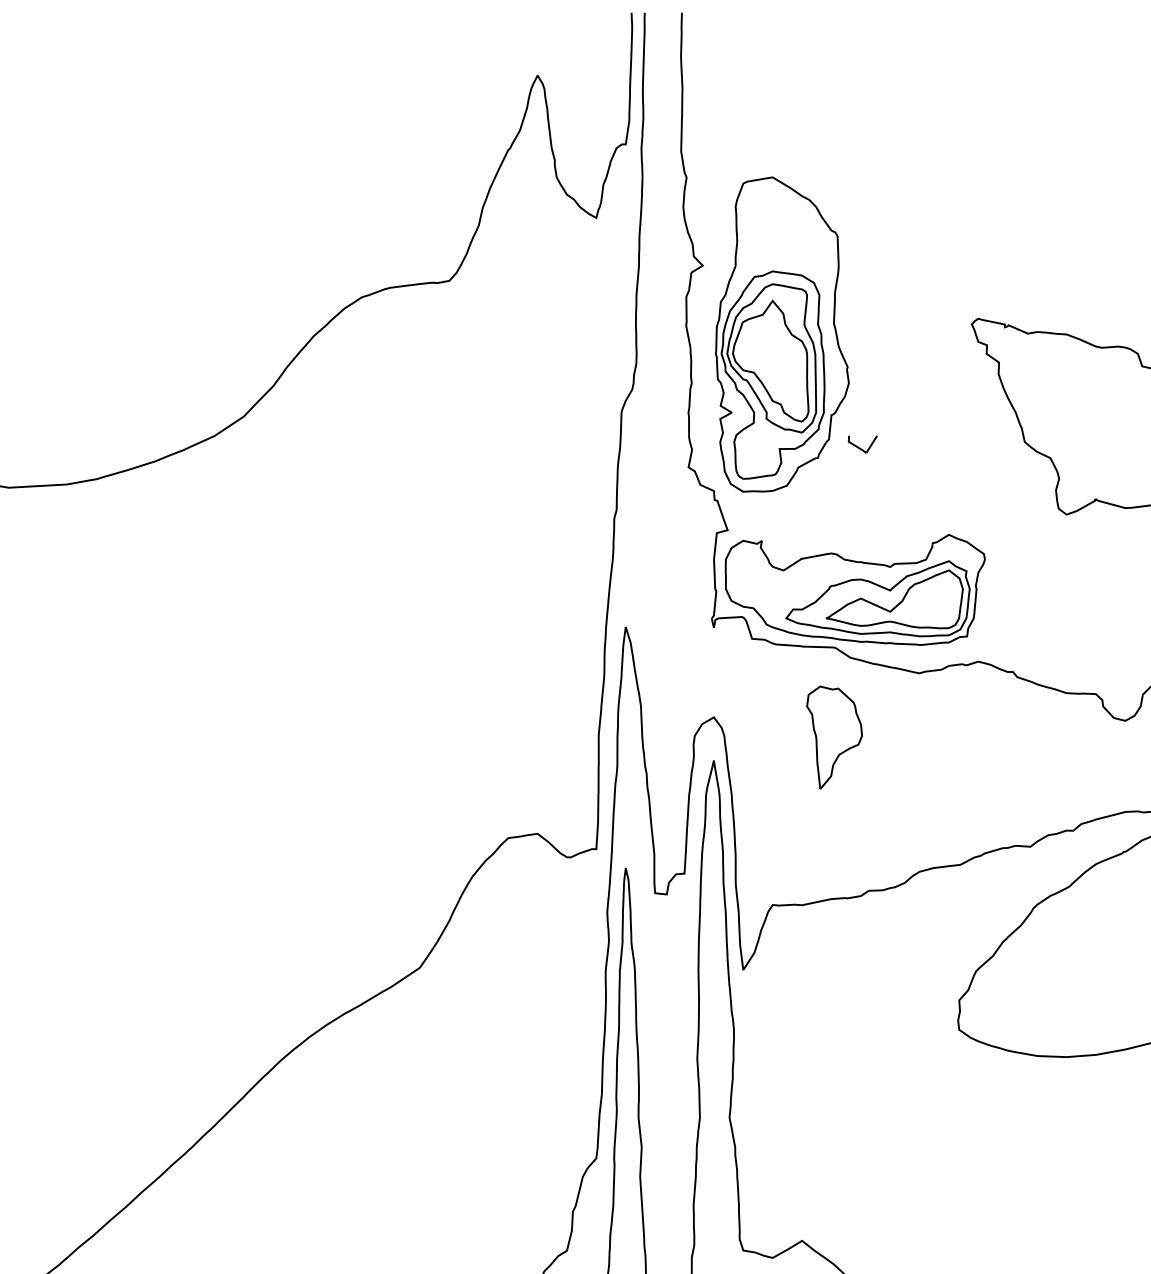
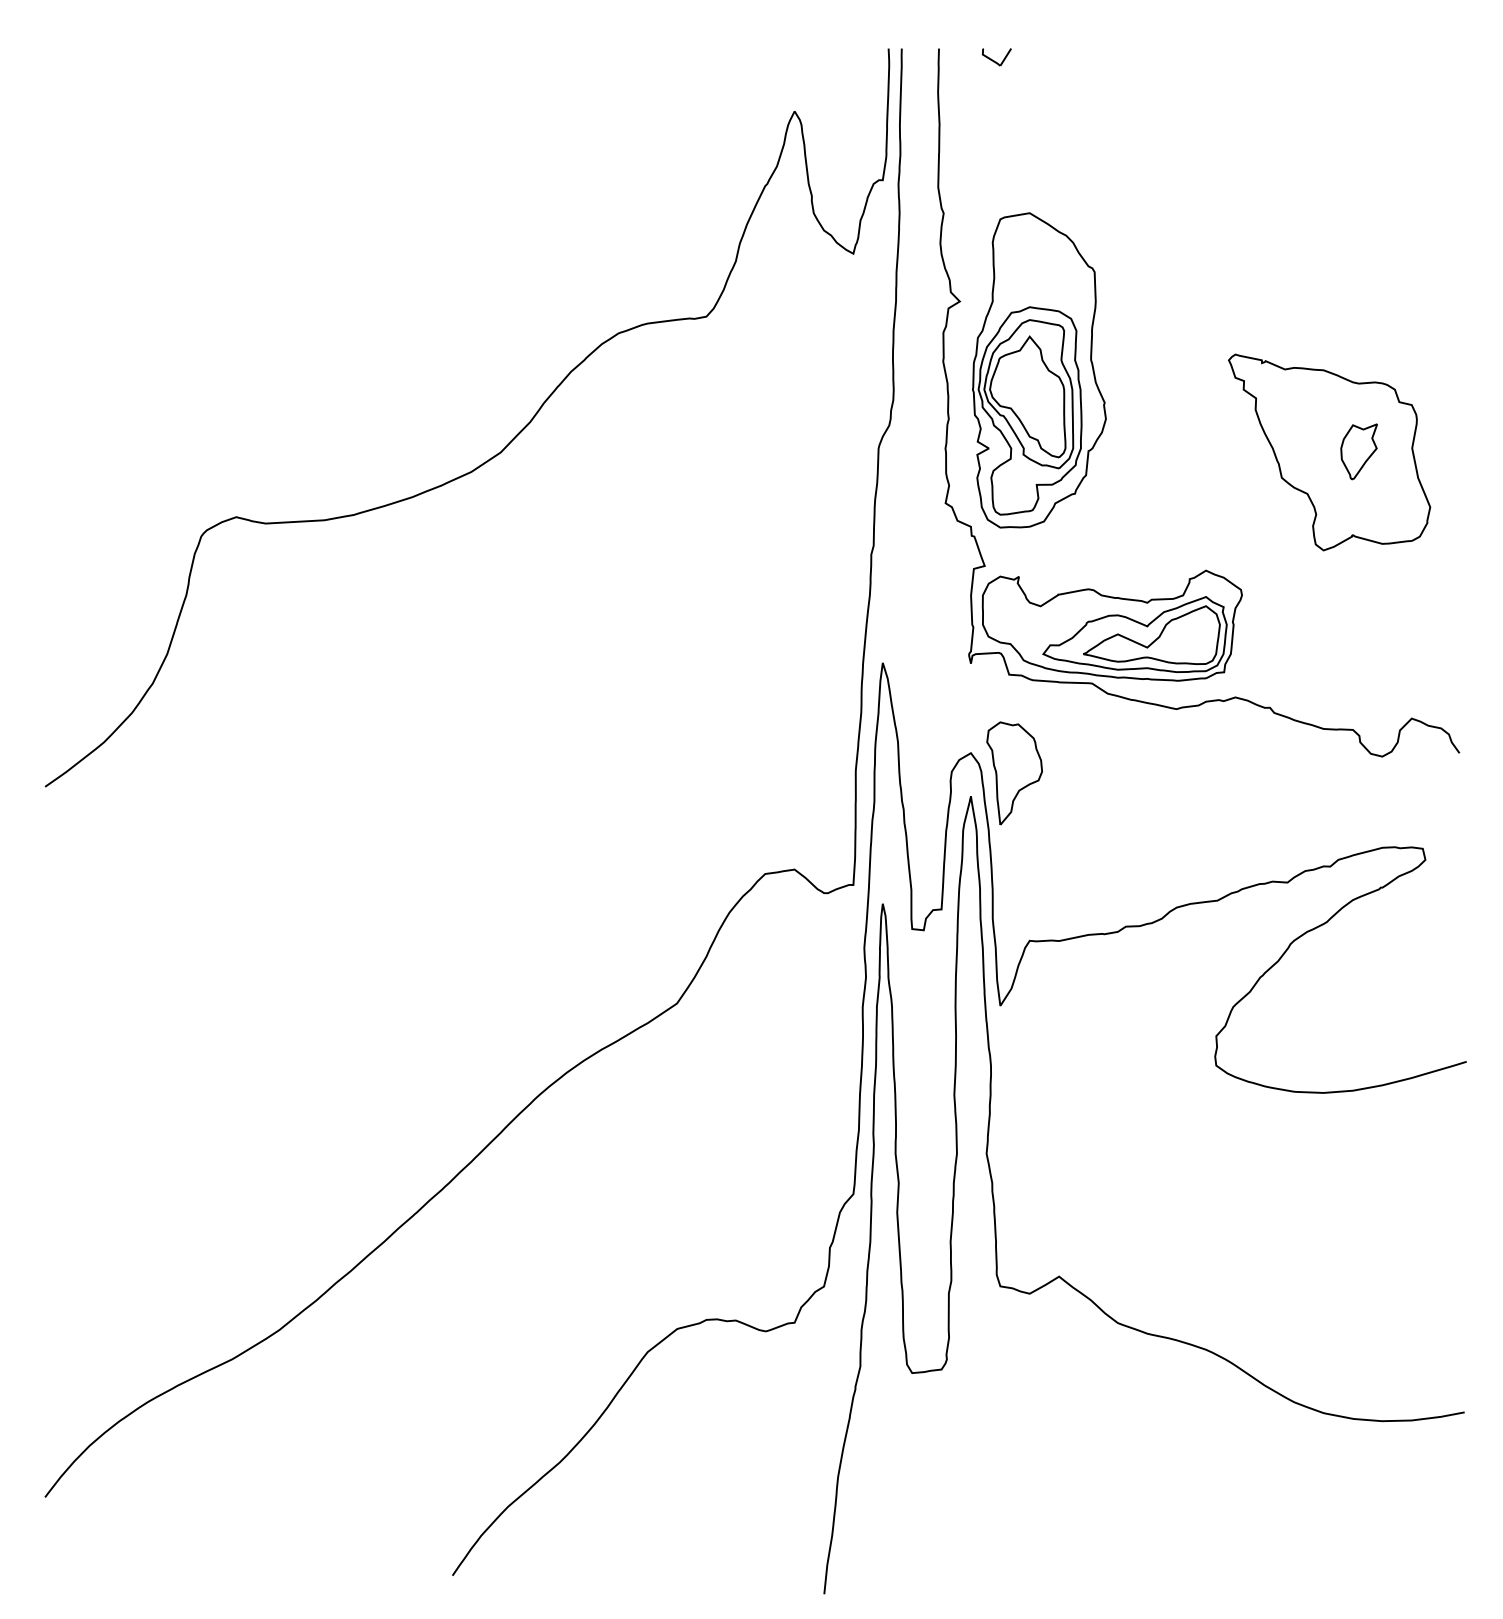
part: (1101, 415) -> (1358, 451), added
part: (862, 444) -> (996, 57), moved
part: (834, 737) -> (1014, 773), moved

